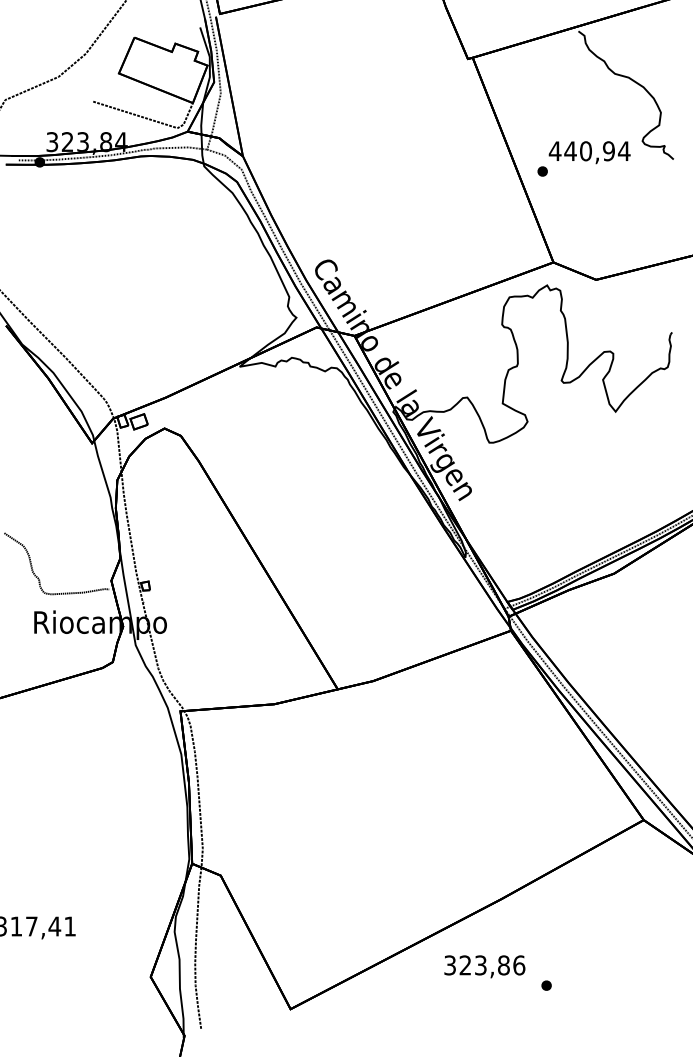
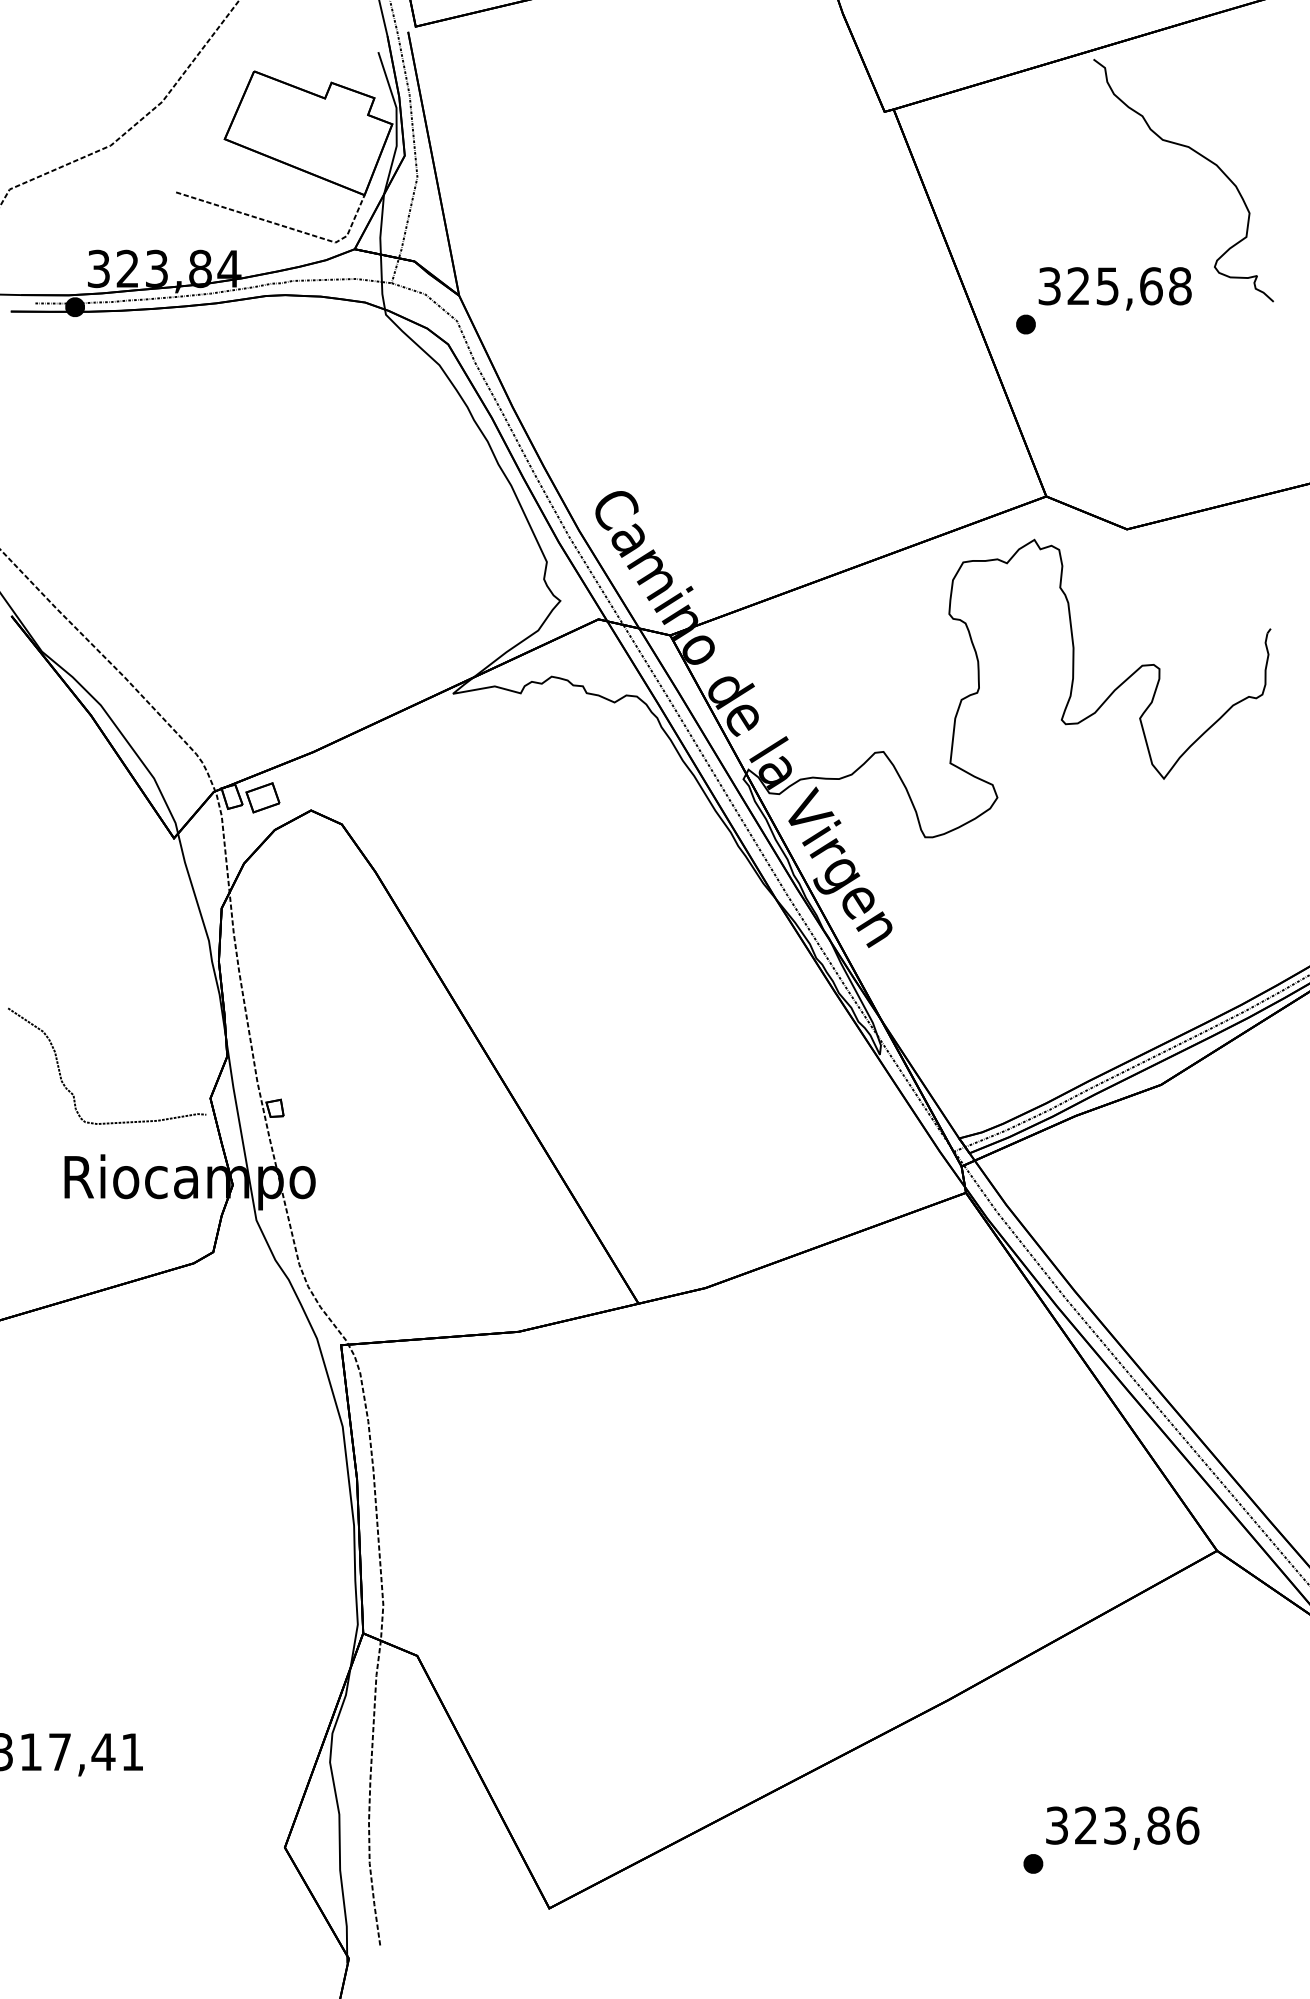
text: (589, 151) -> (1114, 286), 440,94 -> 325,68
text: (484, 966) -> (1122, 1827), moved

